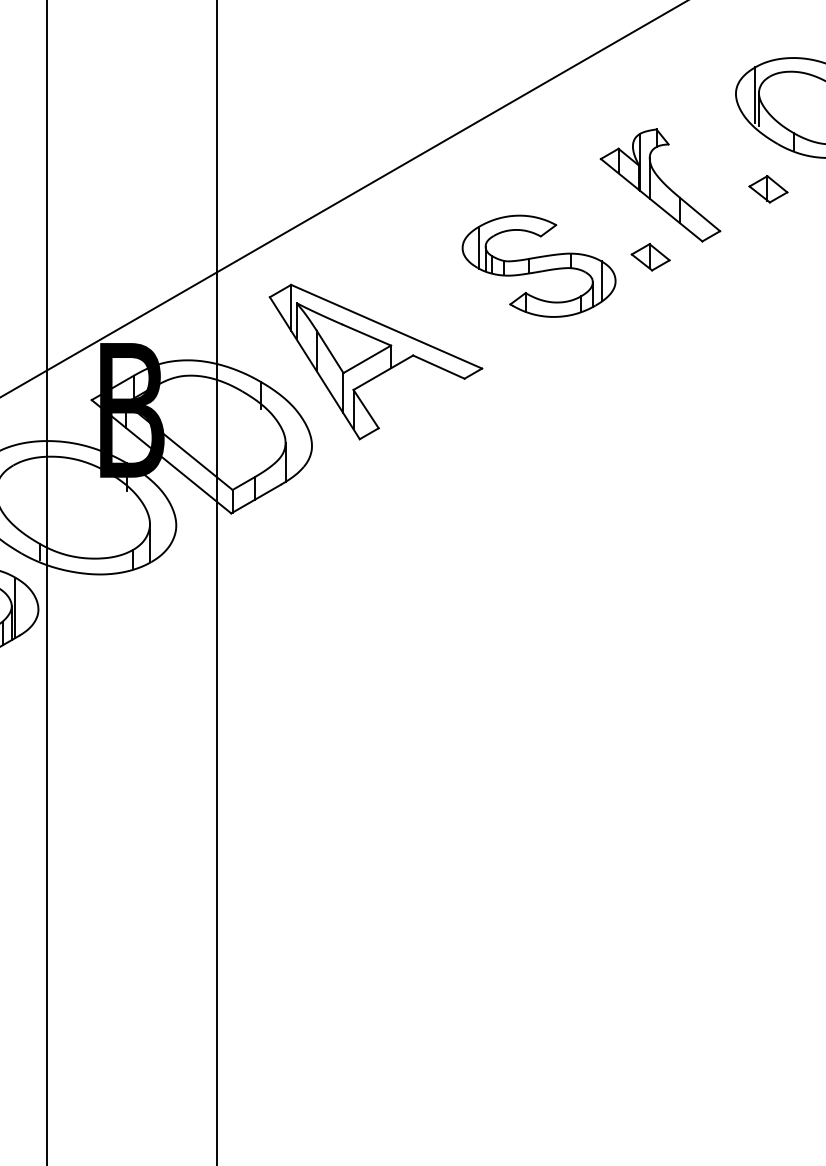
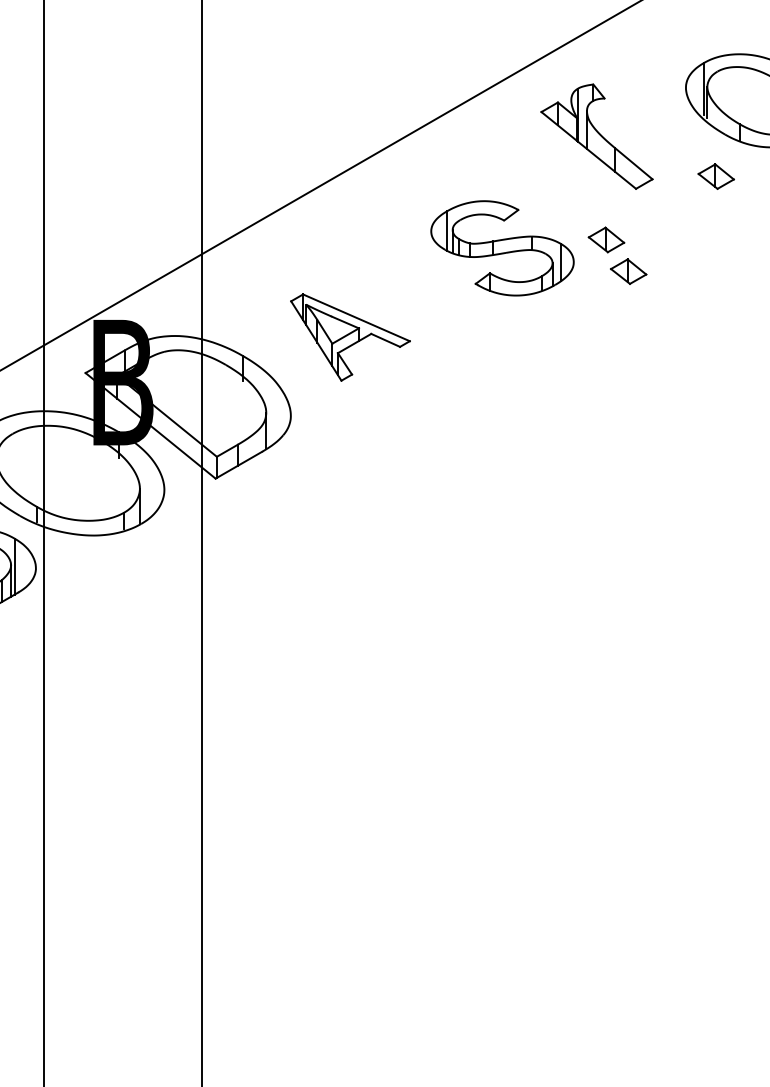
part: (660, 185) -> (597, 136), moved
part: (674, 291) -> (628, 271), added
part: (375, 361) -> (350, 337), size x0.6

